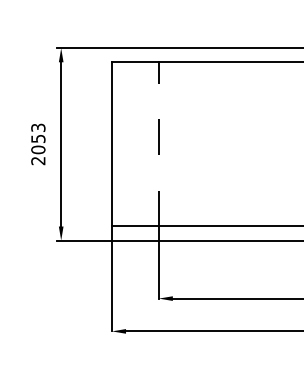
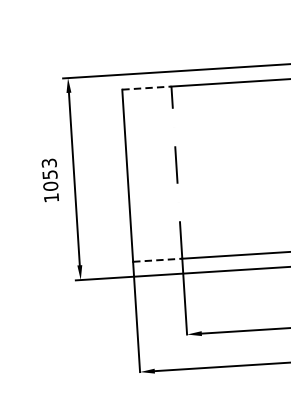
line: (135, 62) -> (146, 88), solid -> dashed
text: (38, 161) -> (51, 198), 2053 -> 1053
line: (135, 226) -> (157, 260), solid -> dashed

